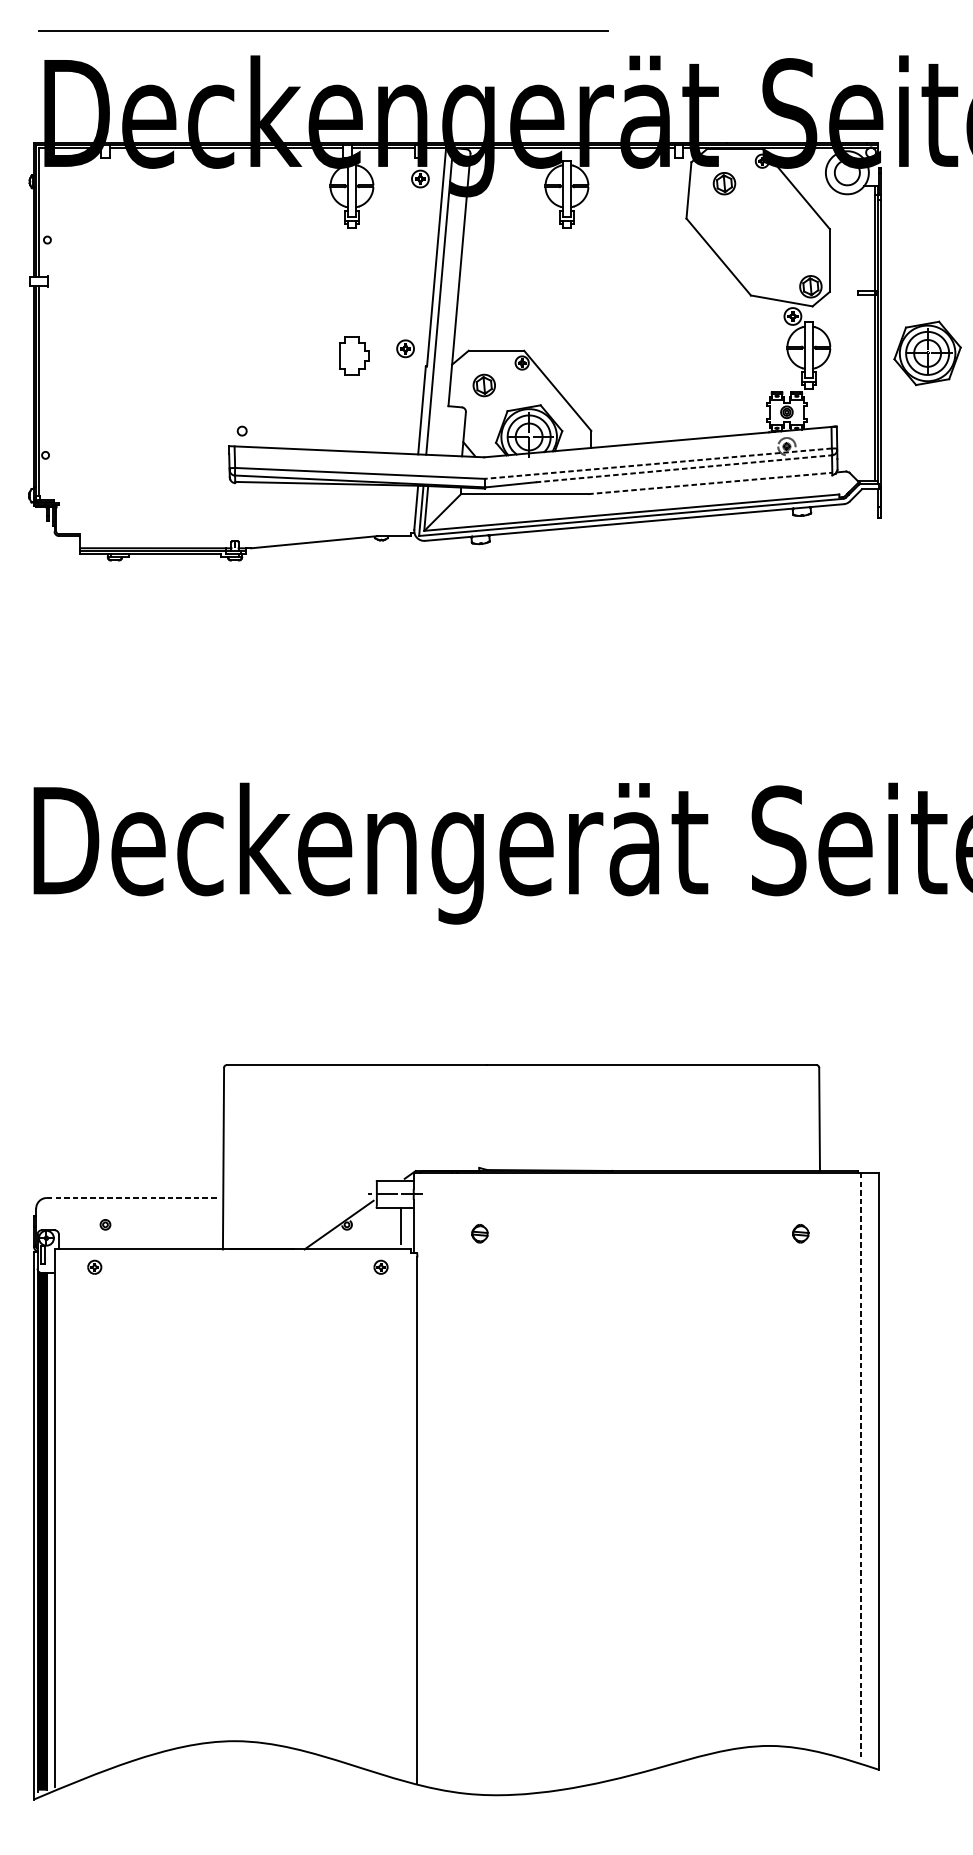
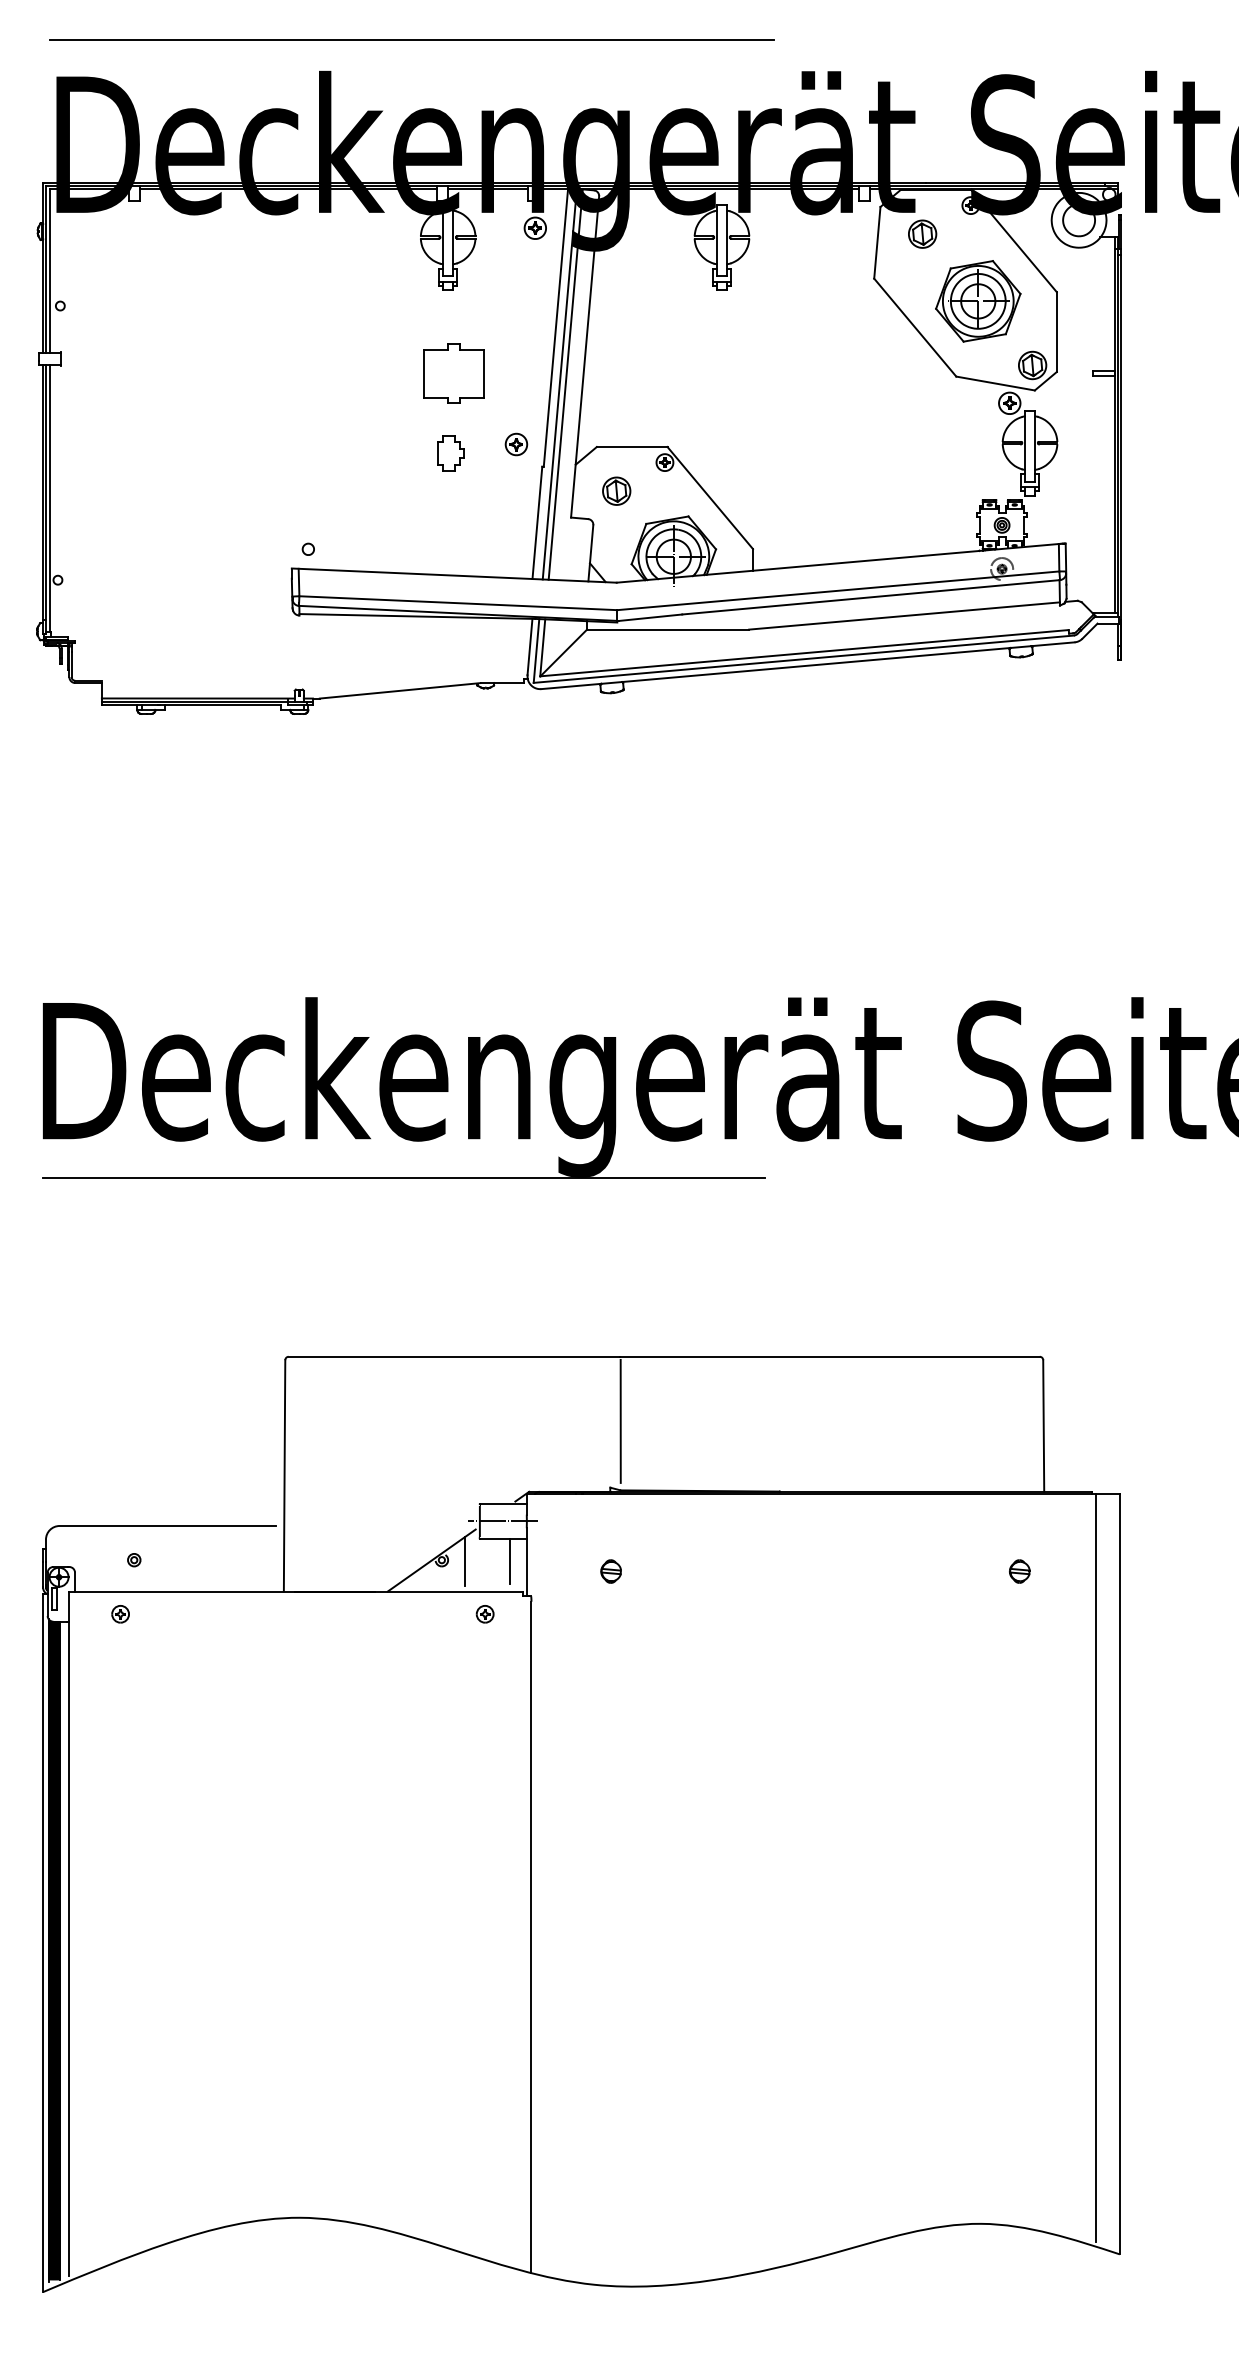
part: (356, 293) -> (453, 373), added
line: (444, 301) -> (565, 384), added
part: (927, 353) -> (978, 301), moved
part: (353, 355) -> (450, 453), size x0.71
line: (658, 463) -> (838, 590), dashed -> solid
line: (684, 468) -> (871, 597), dashed -> solid
line: (711, 483) -> (905, 615), dashed -> solid
line: (317, 924) -> (404, 1177), added
line: (487, 1115) -> (620, 1420), added
line: (132, 1197) -> (168, 1525), dashed -> solid
line: (364, 1225) -> (464, 1561), added
line: (861, 1466) -> (1096, 1867), dashed -> solid

